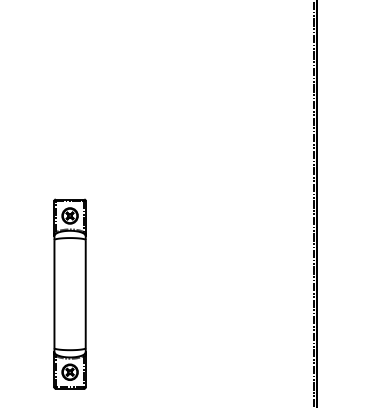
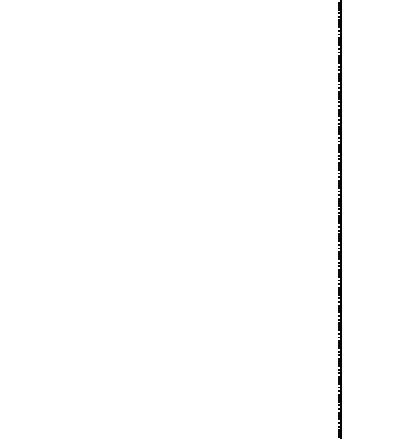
part: (69, 294) -> (75, 316), removed

